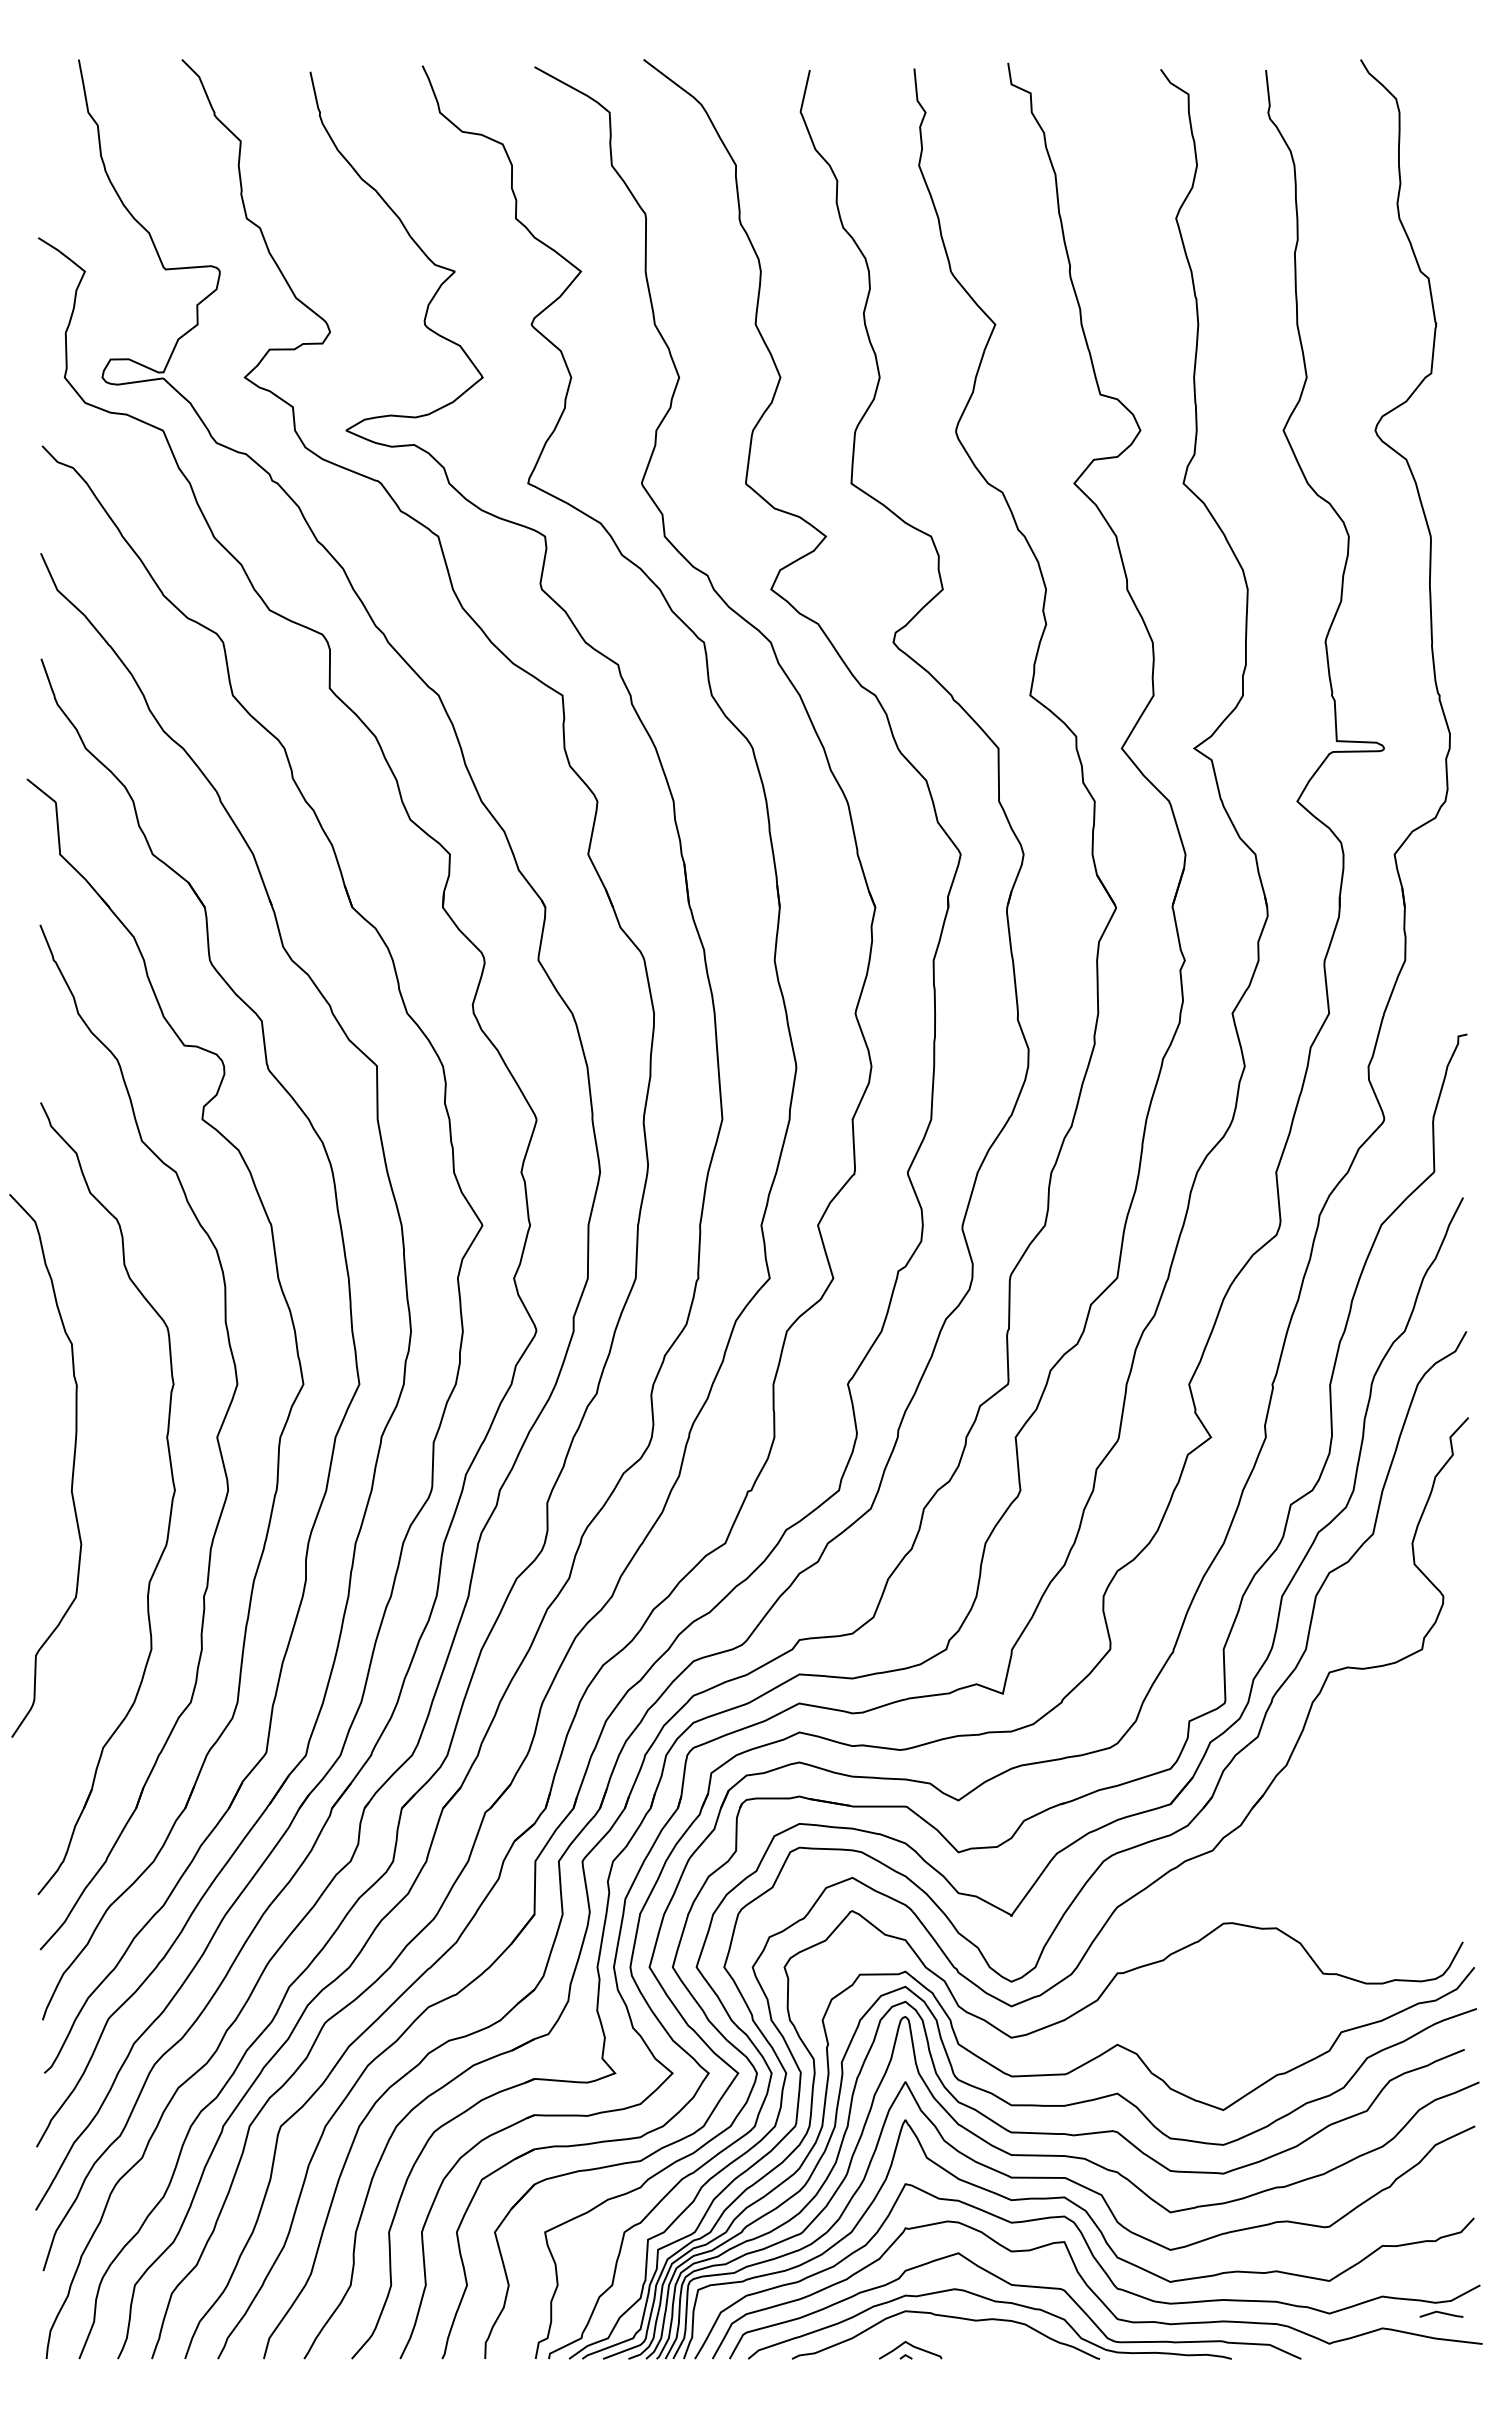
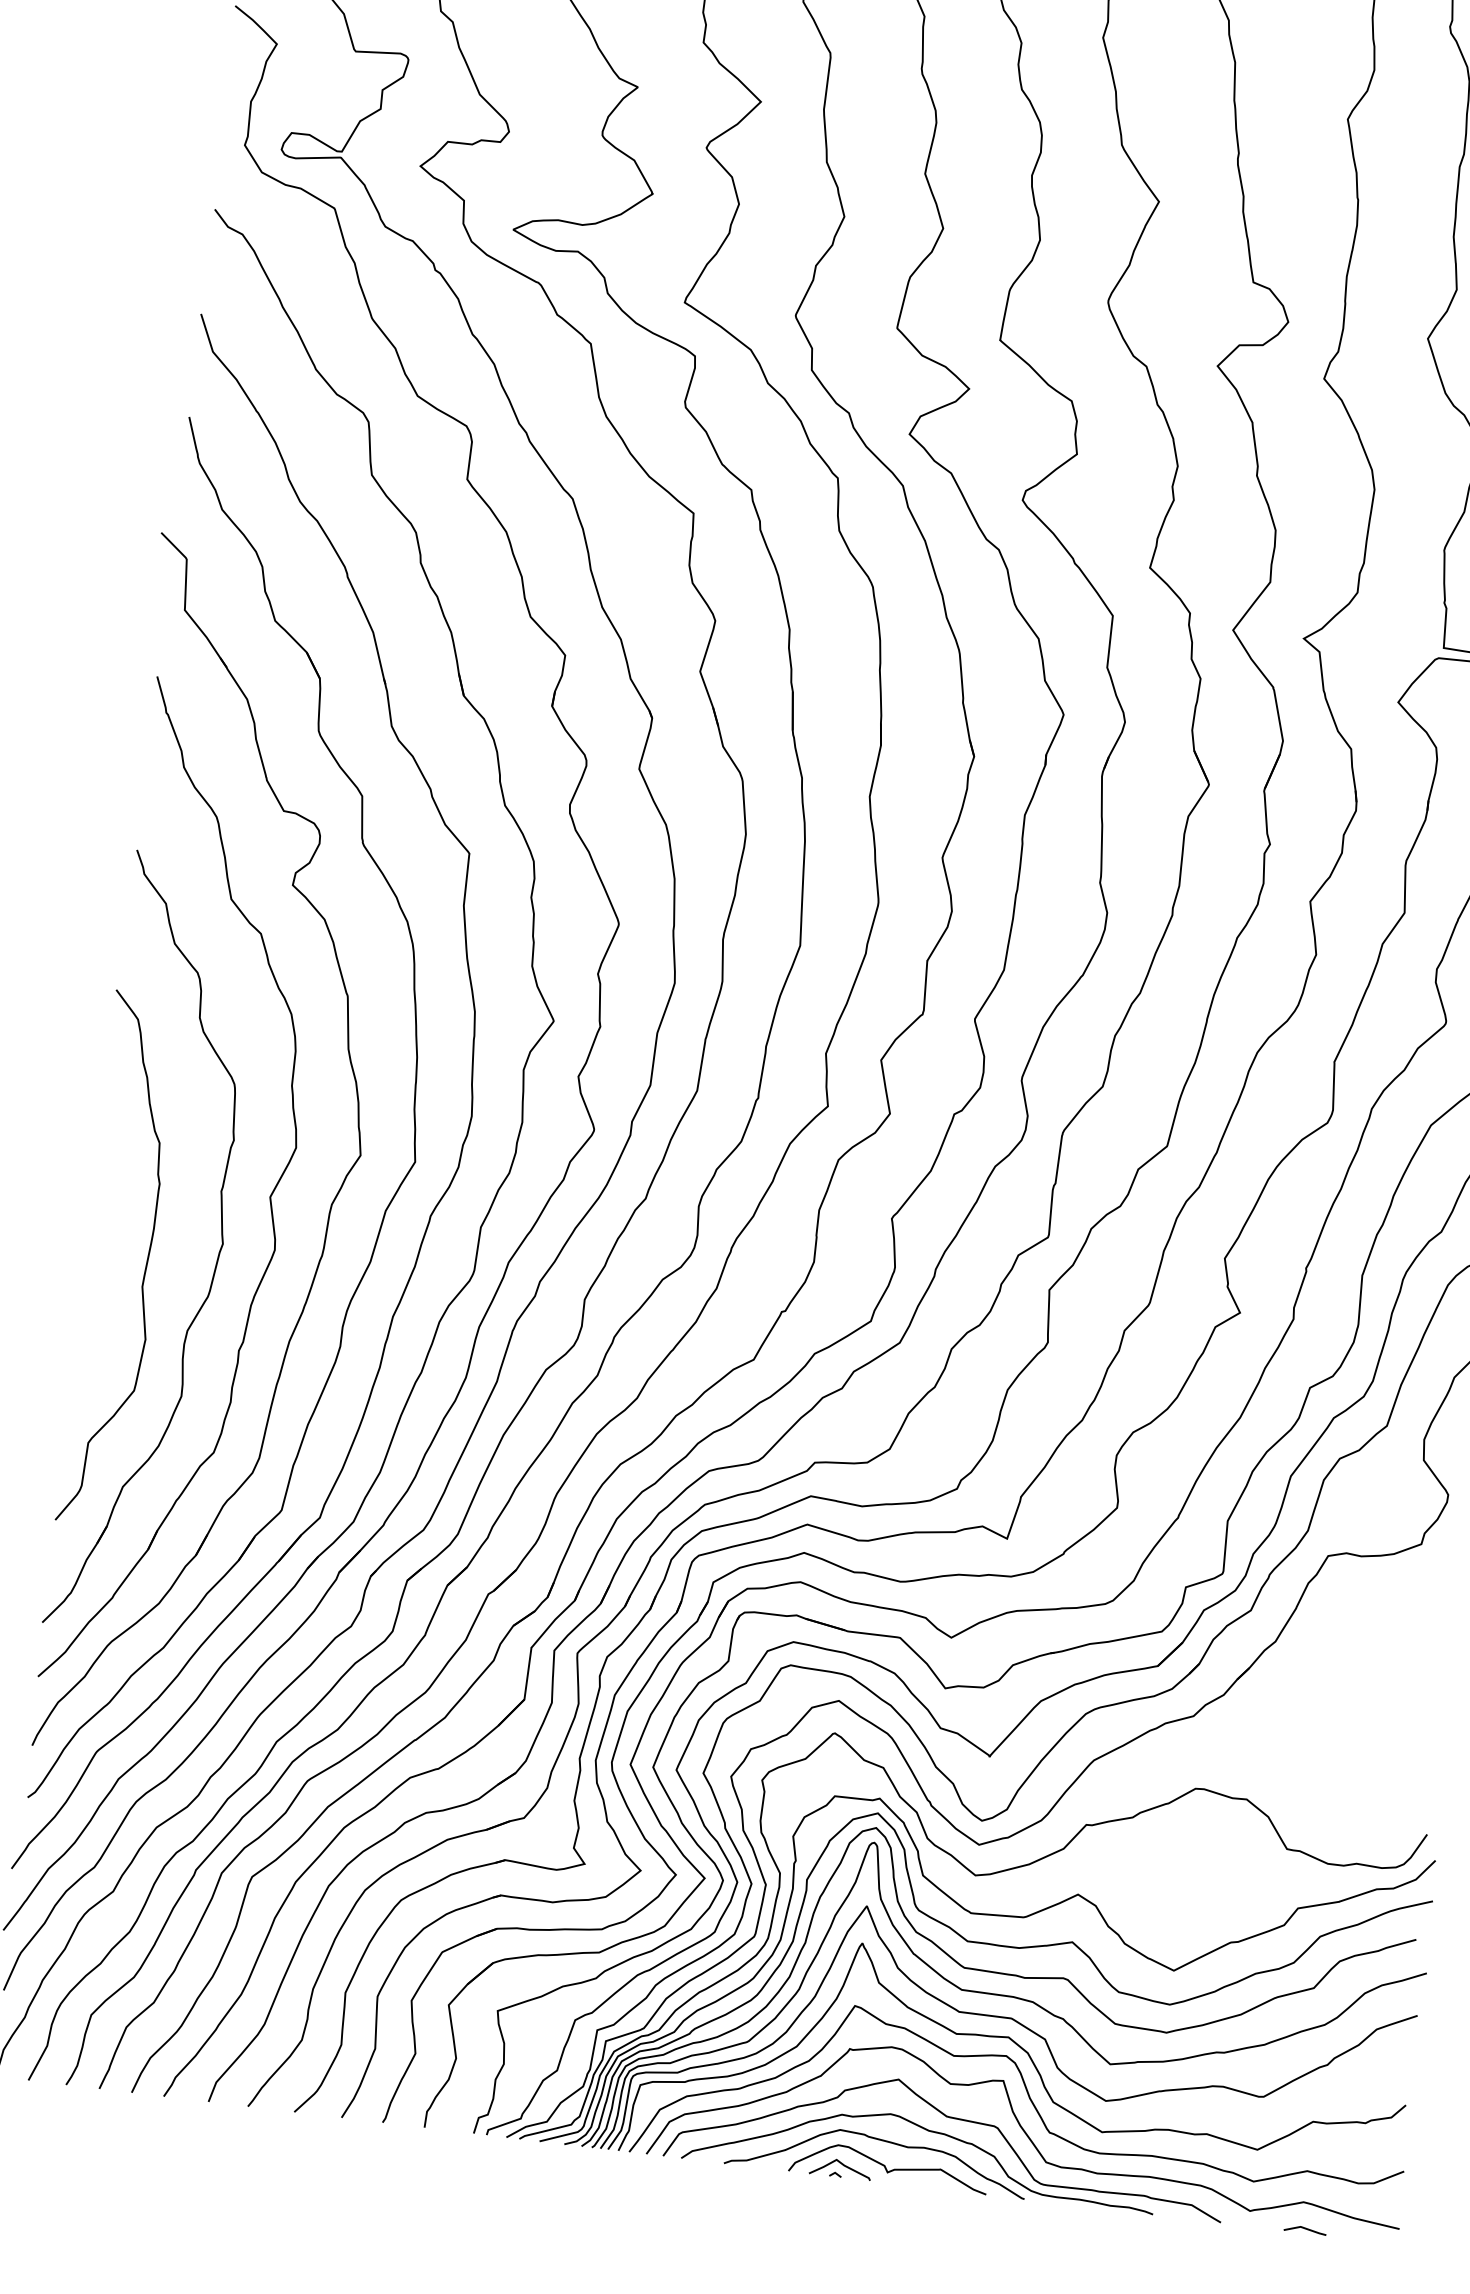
curve: (72, 1465) -> (146, 1261), moved
line: (1441, 2313) -> (1305, 2229), moved
curve: (956, 2343) -> (886, 2167), added

